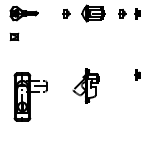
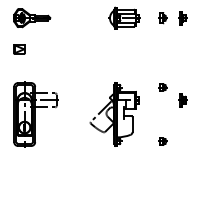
part: (66, 13) -> (88, 18), removed
part: (122, 65) -> (162, 87), added
part: (85, 85) -> (113, 113), size x1.43
part: (30, 96) -> (35, 113), moved
part: (122, 106) -> (162, 141), added

